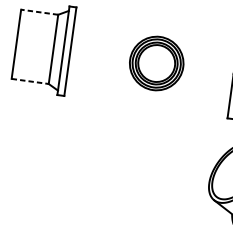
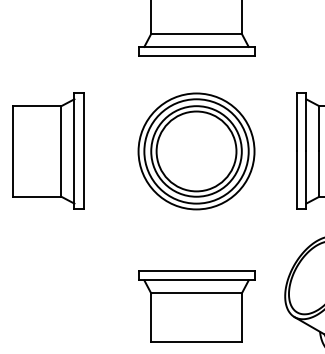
line: (39, 12) -> (36, 106), dashed -> solid
part: (156, 63) -> (196, 151), size x1.67
line: (30, 81) -> (37, 196), dashed -> solid
part: (140, 181) -> (196, 306), added

